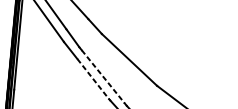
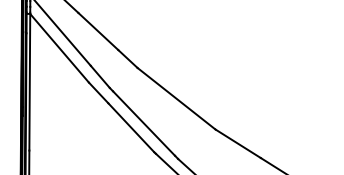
line: (103, 76) -> (144, 123), dashed -> solid
line: (93, 78) -> (131, 127), dashed -> solid

